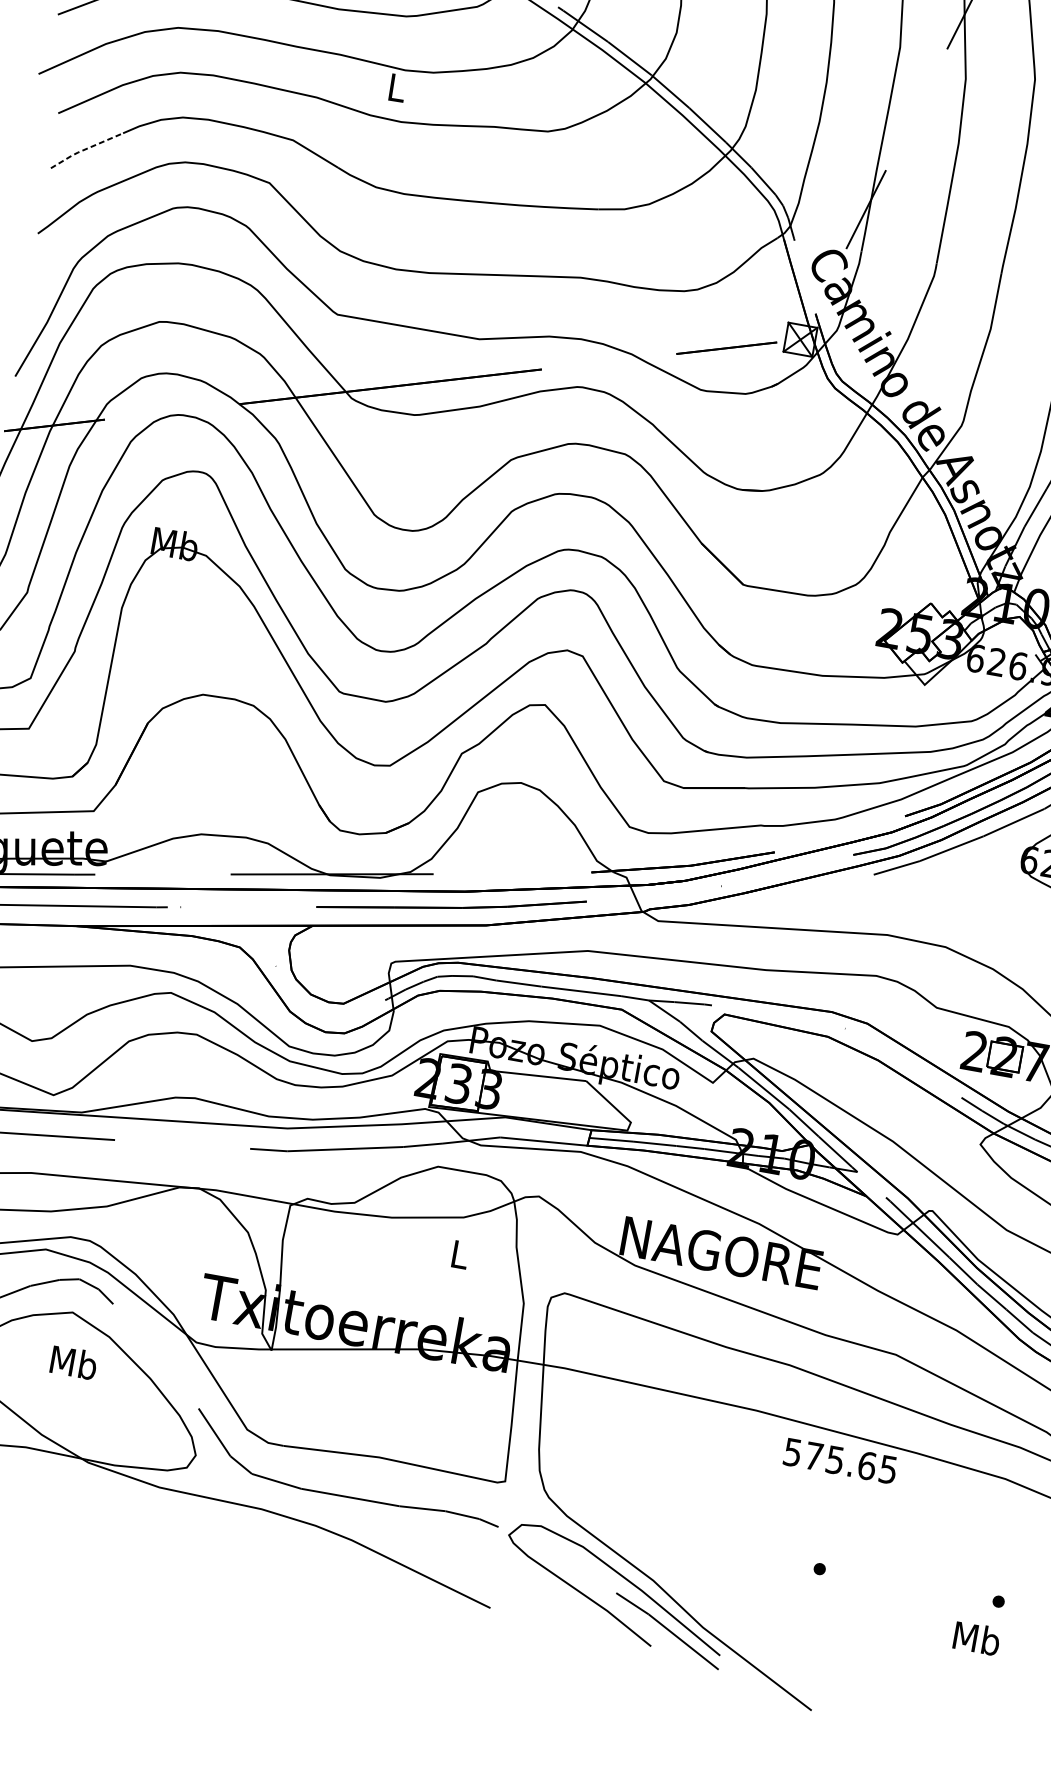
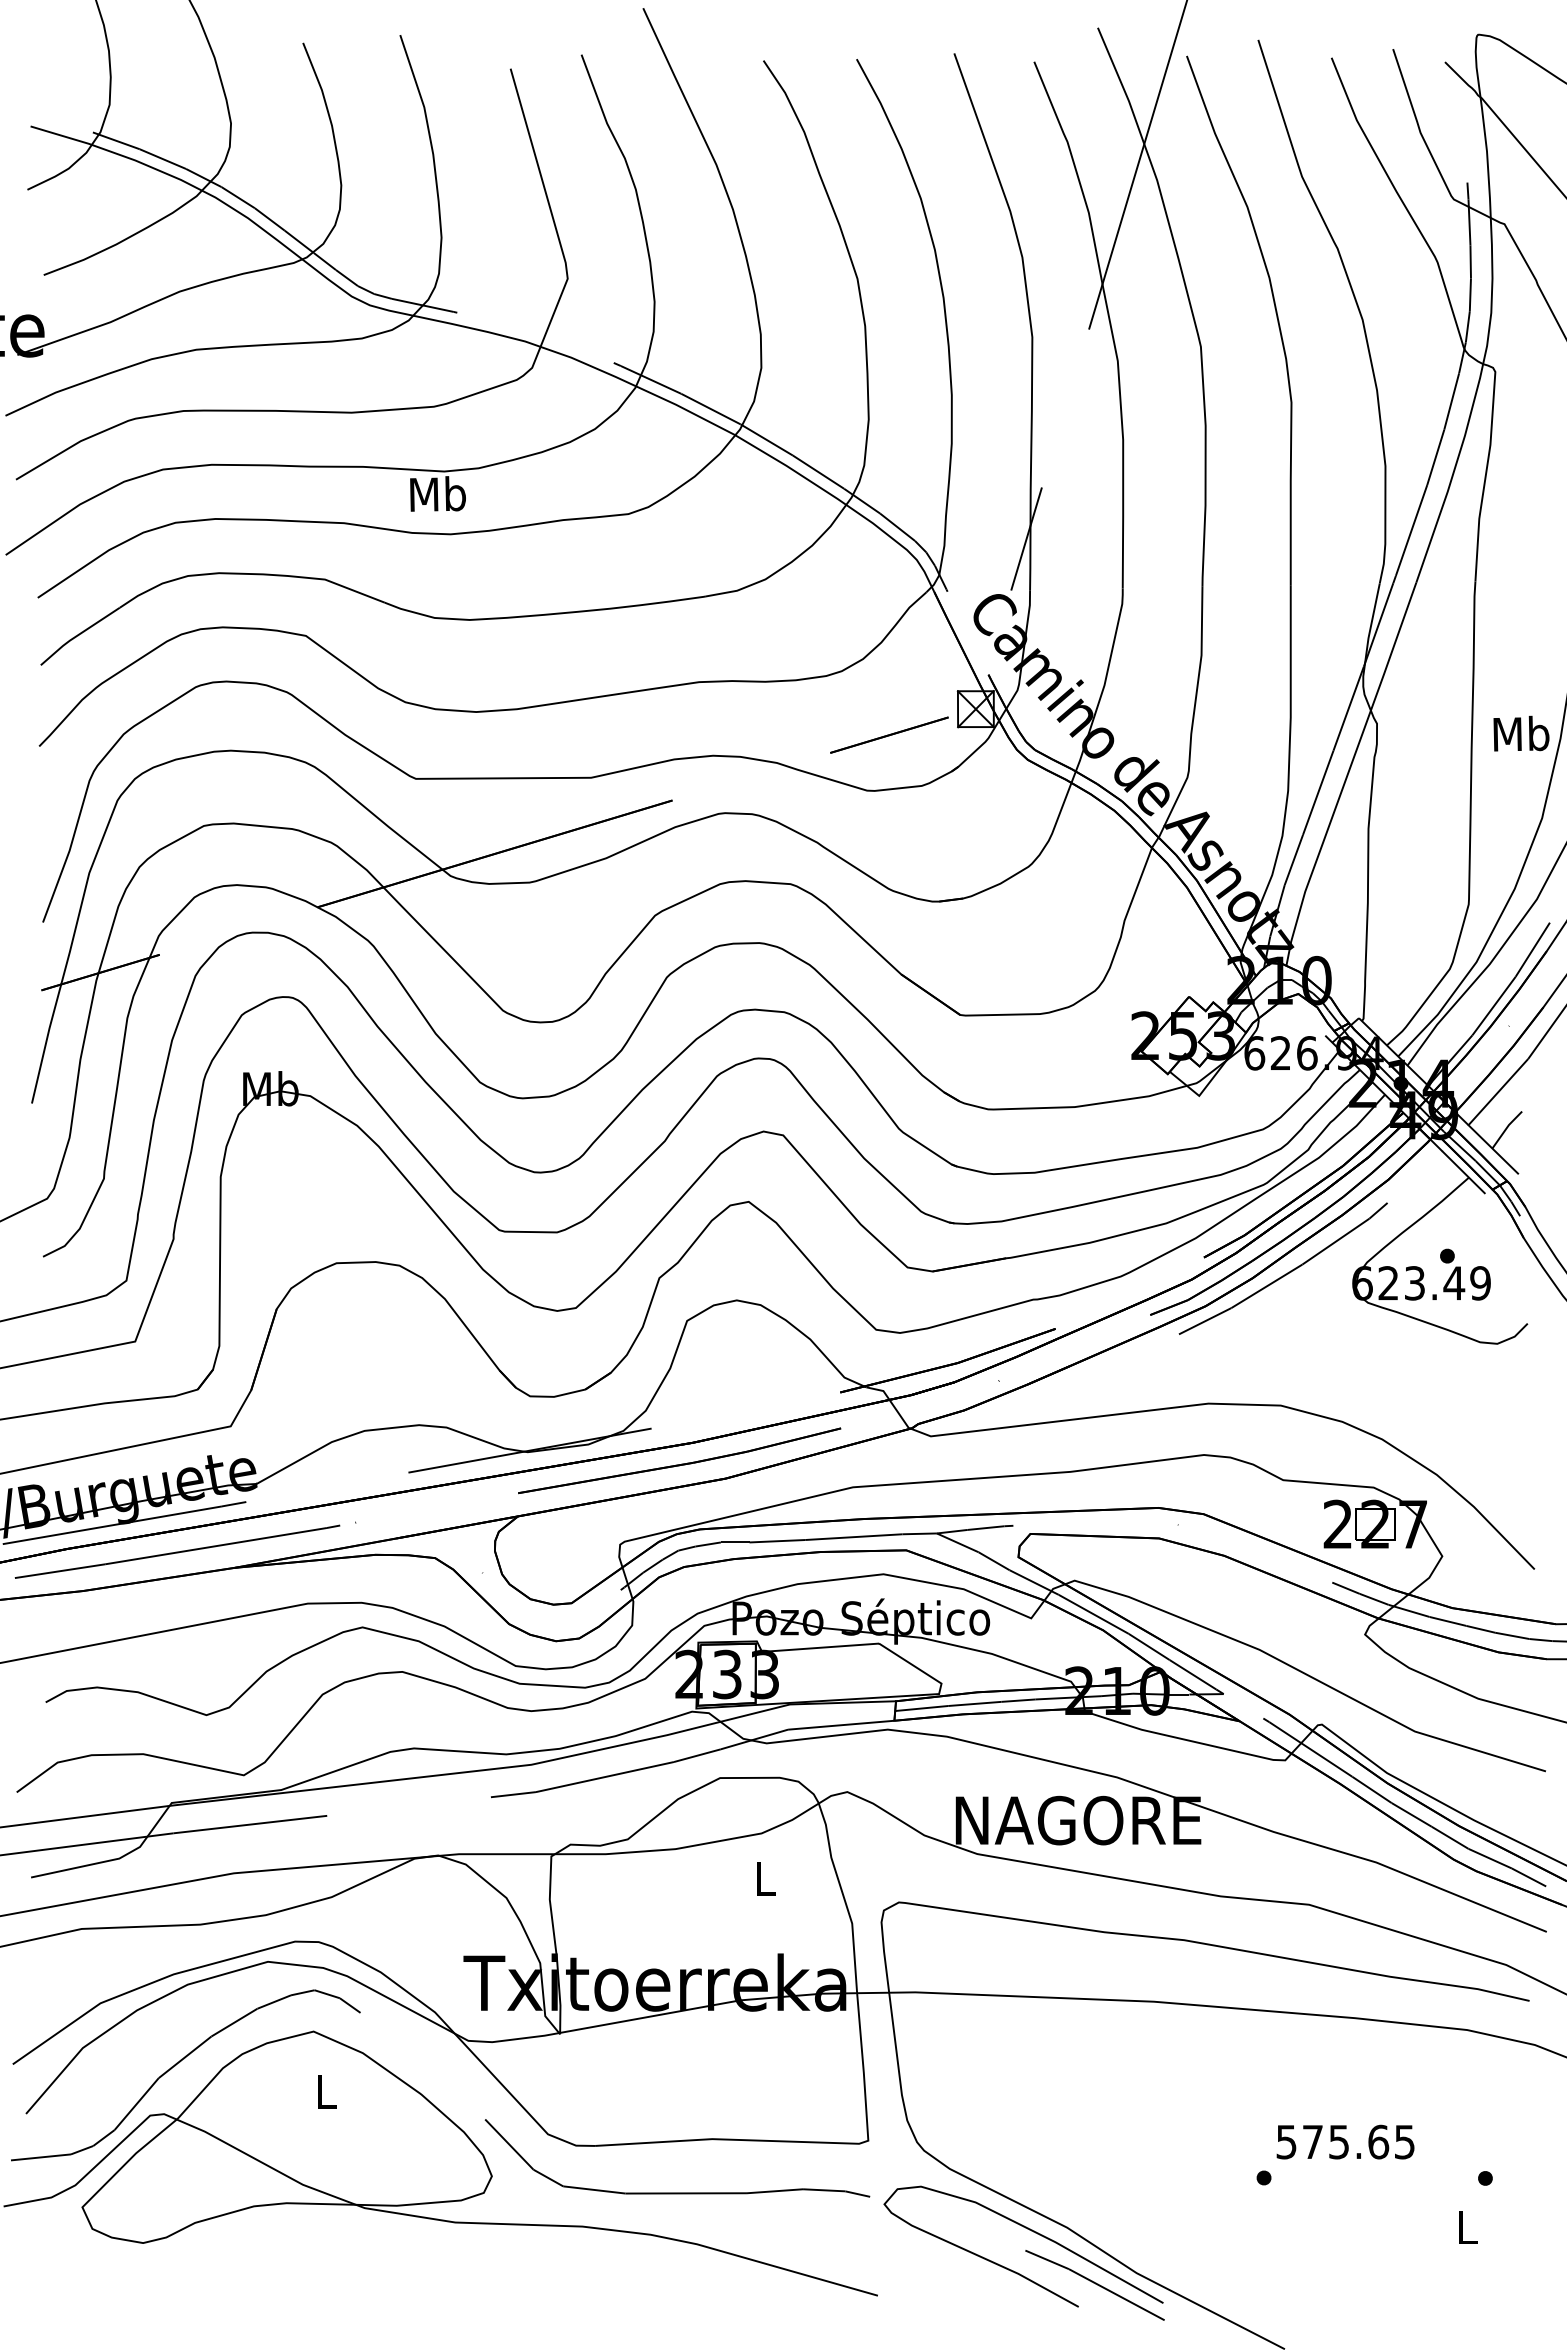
text: (396, 87) -> (437, 493), L -> Mb
line: (85, 149) -> (78, 635), dashed -> solid
text: (73, 1362) -> (325, 2091), Mb -> L
text: (840, 1460) -> (1345, 2141), moved
text: (977, 1637) -> (1467, 2226), Mb -> L

